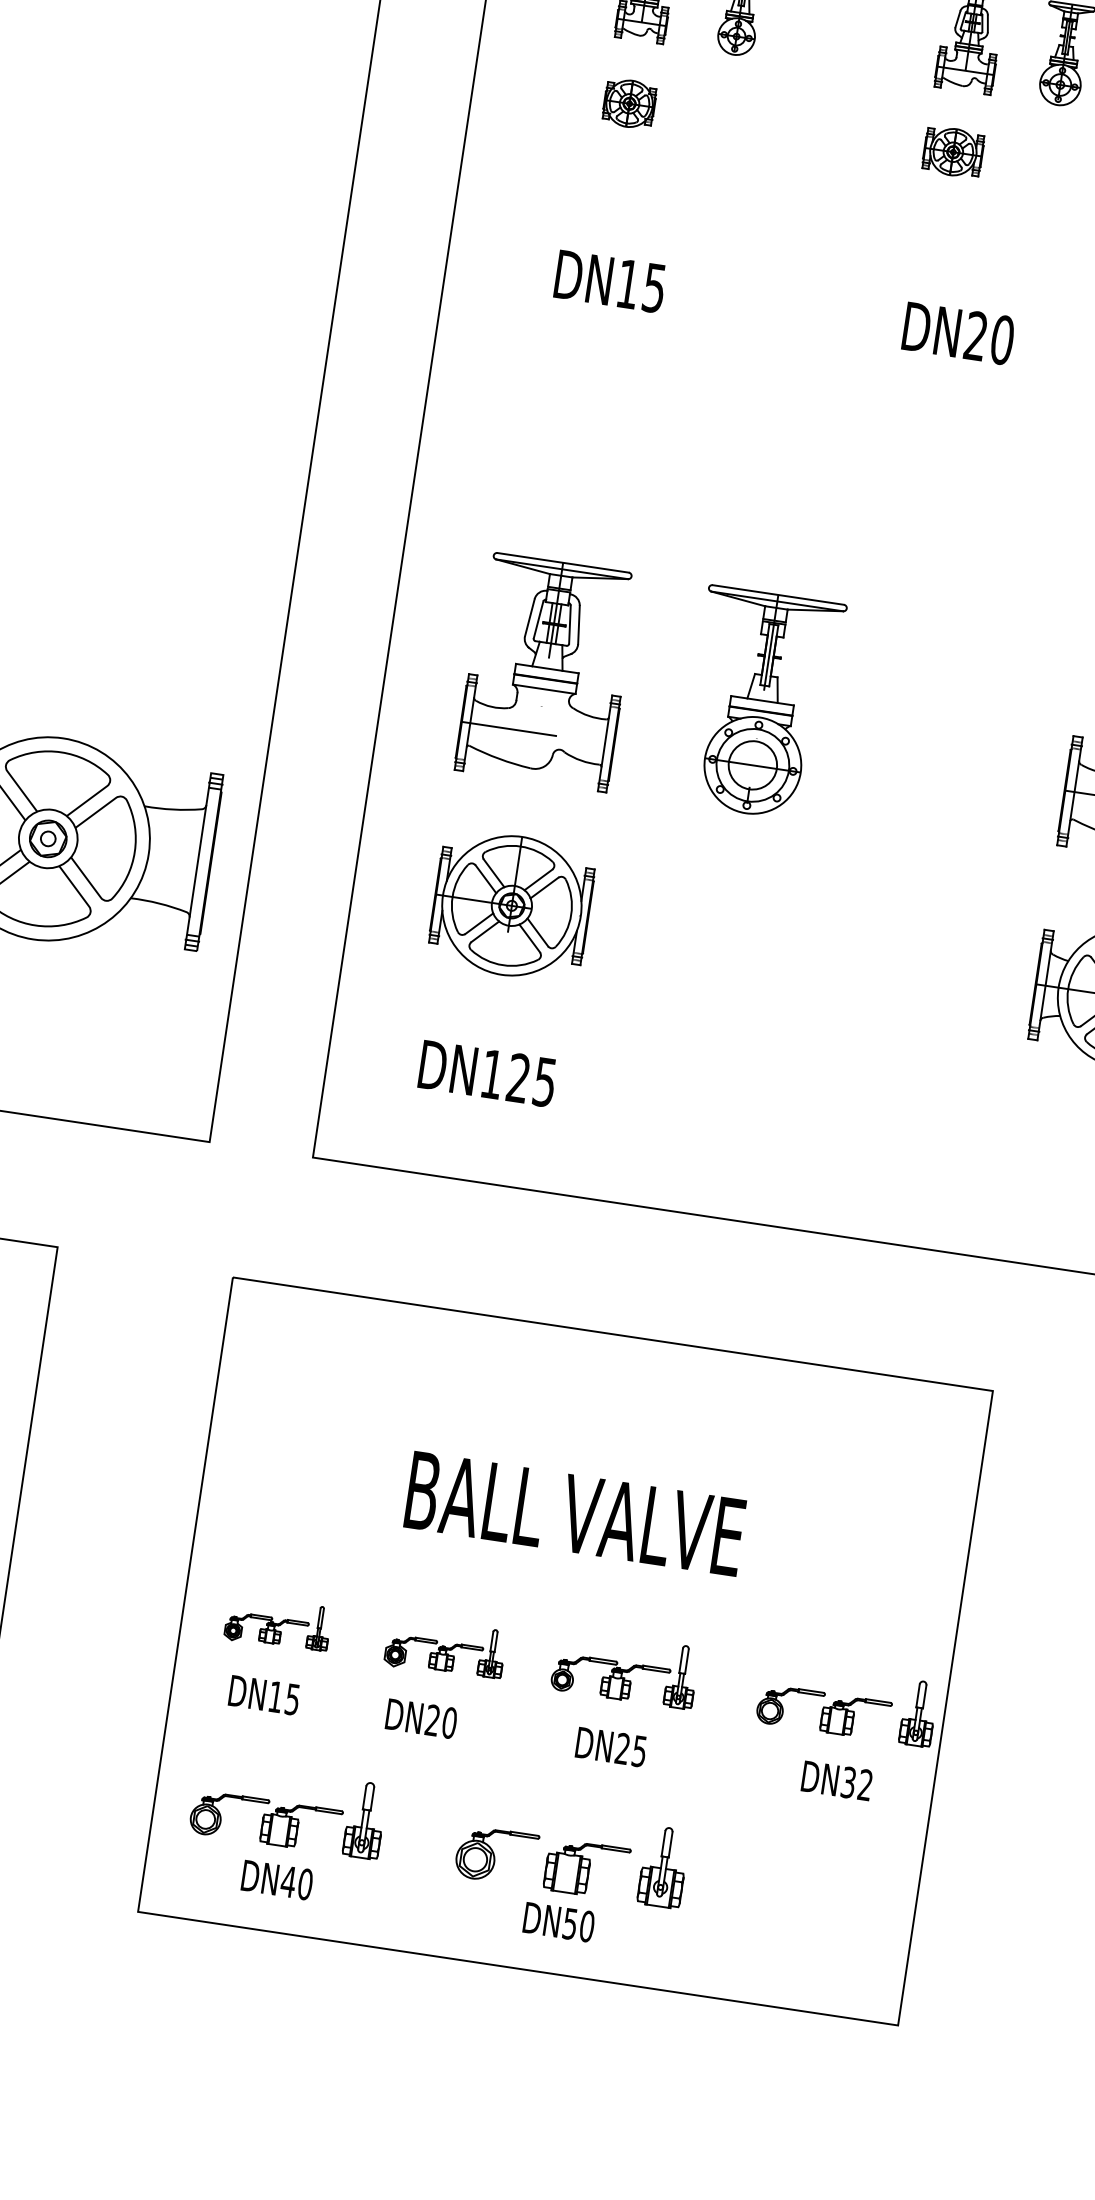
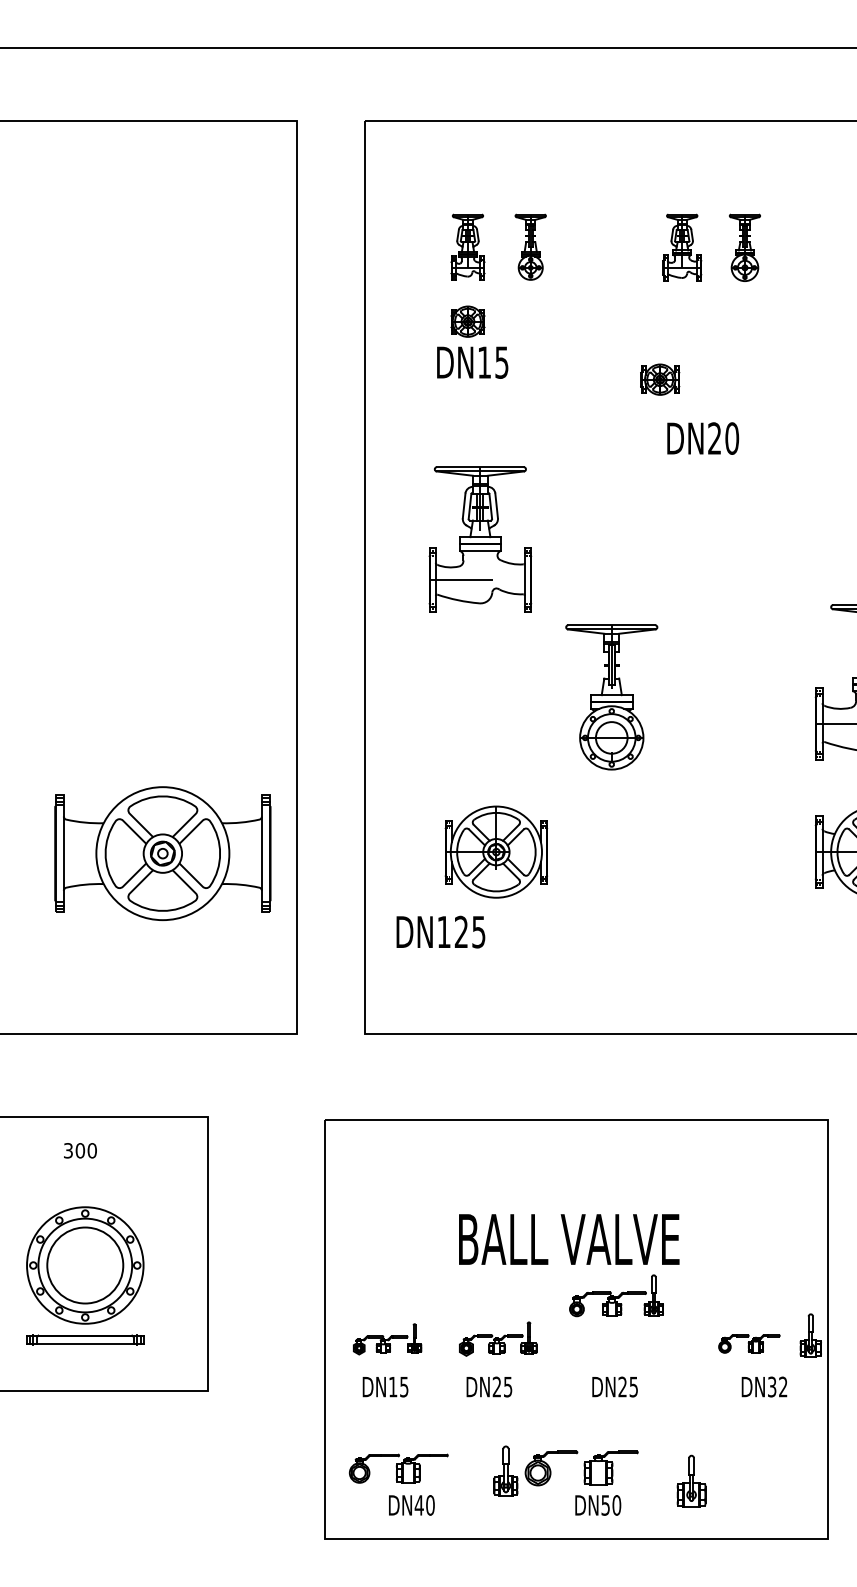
part: (953, 151) -> (660, 379), moved
text: (610, 281) -> (472, 362), moved
part: (546, 672) -> (480, 539), moved
part: (512, 904) -> (496, 851), moved
text: (487, 1072) -> (440, 931), moved
part: (625, 1668) -> (616, 1295), moved
part: (824, 1711) -> (749, 1343), size x0.7
text: (448, 1722) -> (507, 1386), DN20 -> DN25
part: (364, 1819) -> (505, 1470), moved
part: (663, 1865) -> (691, 1480), moved

